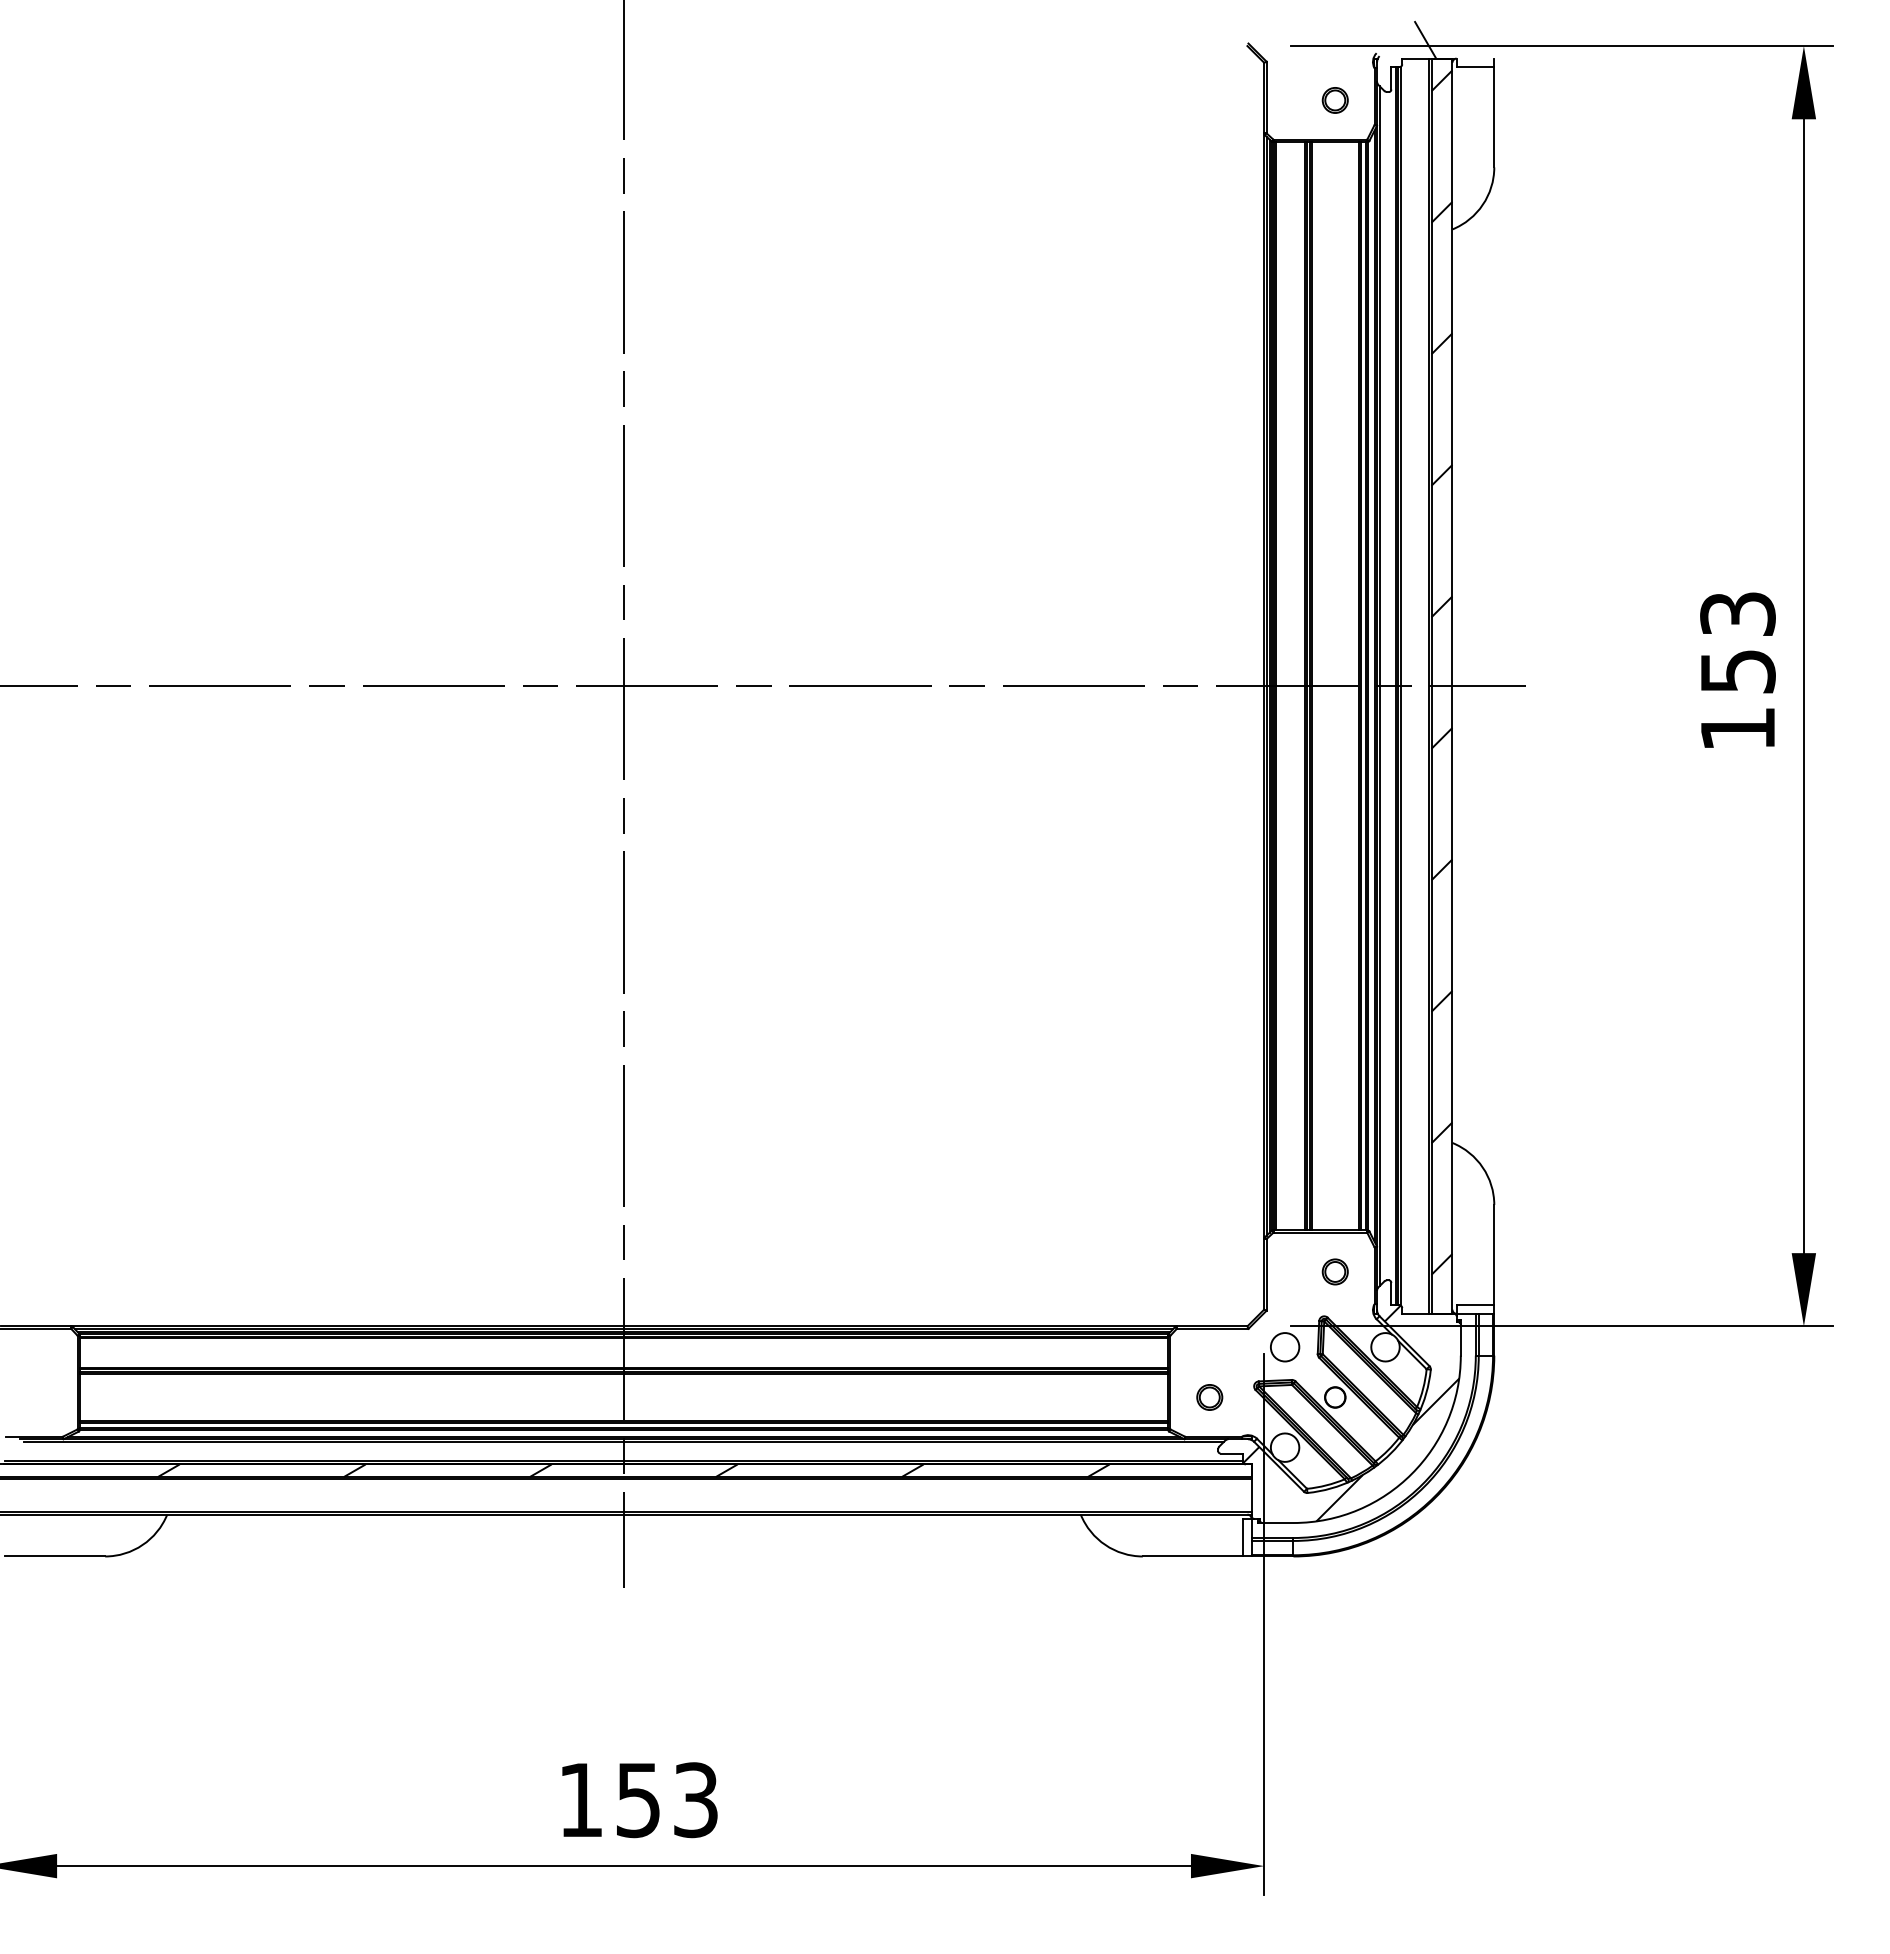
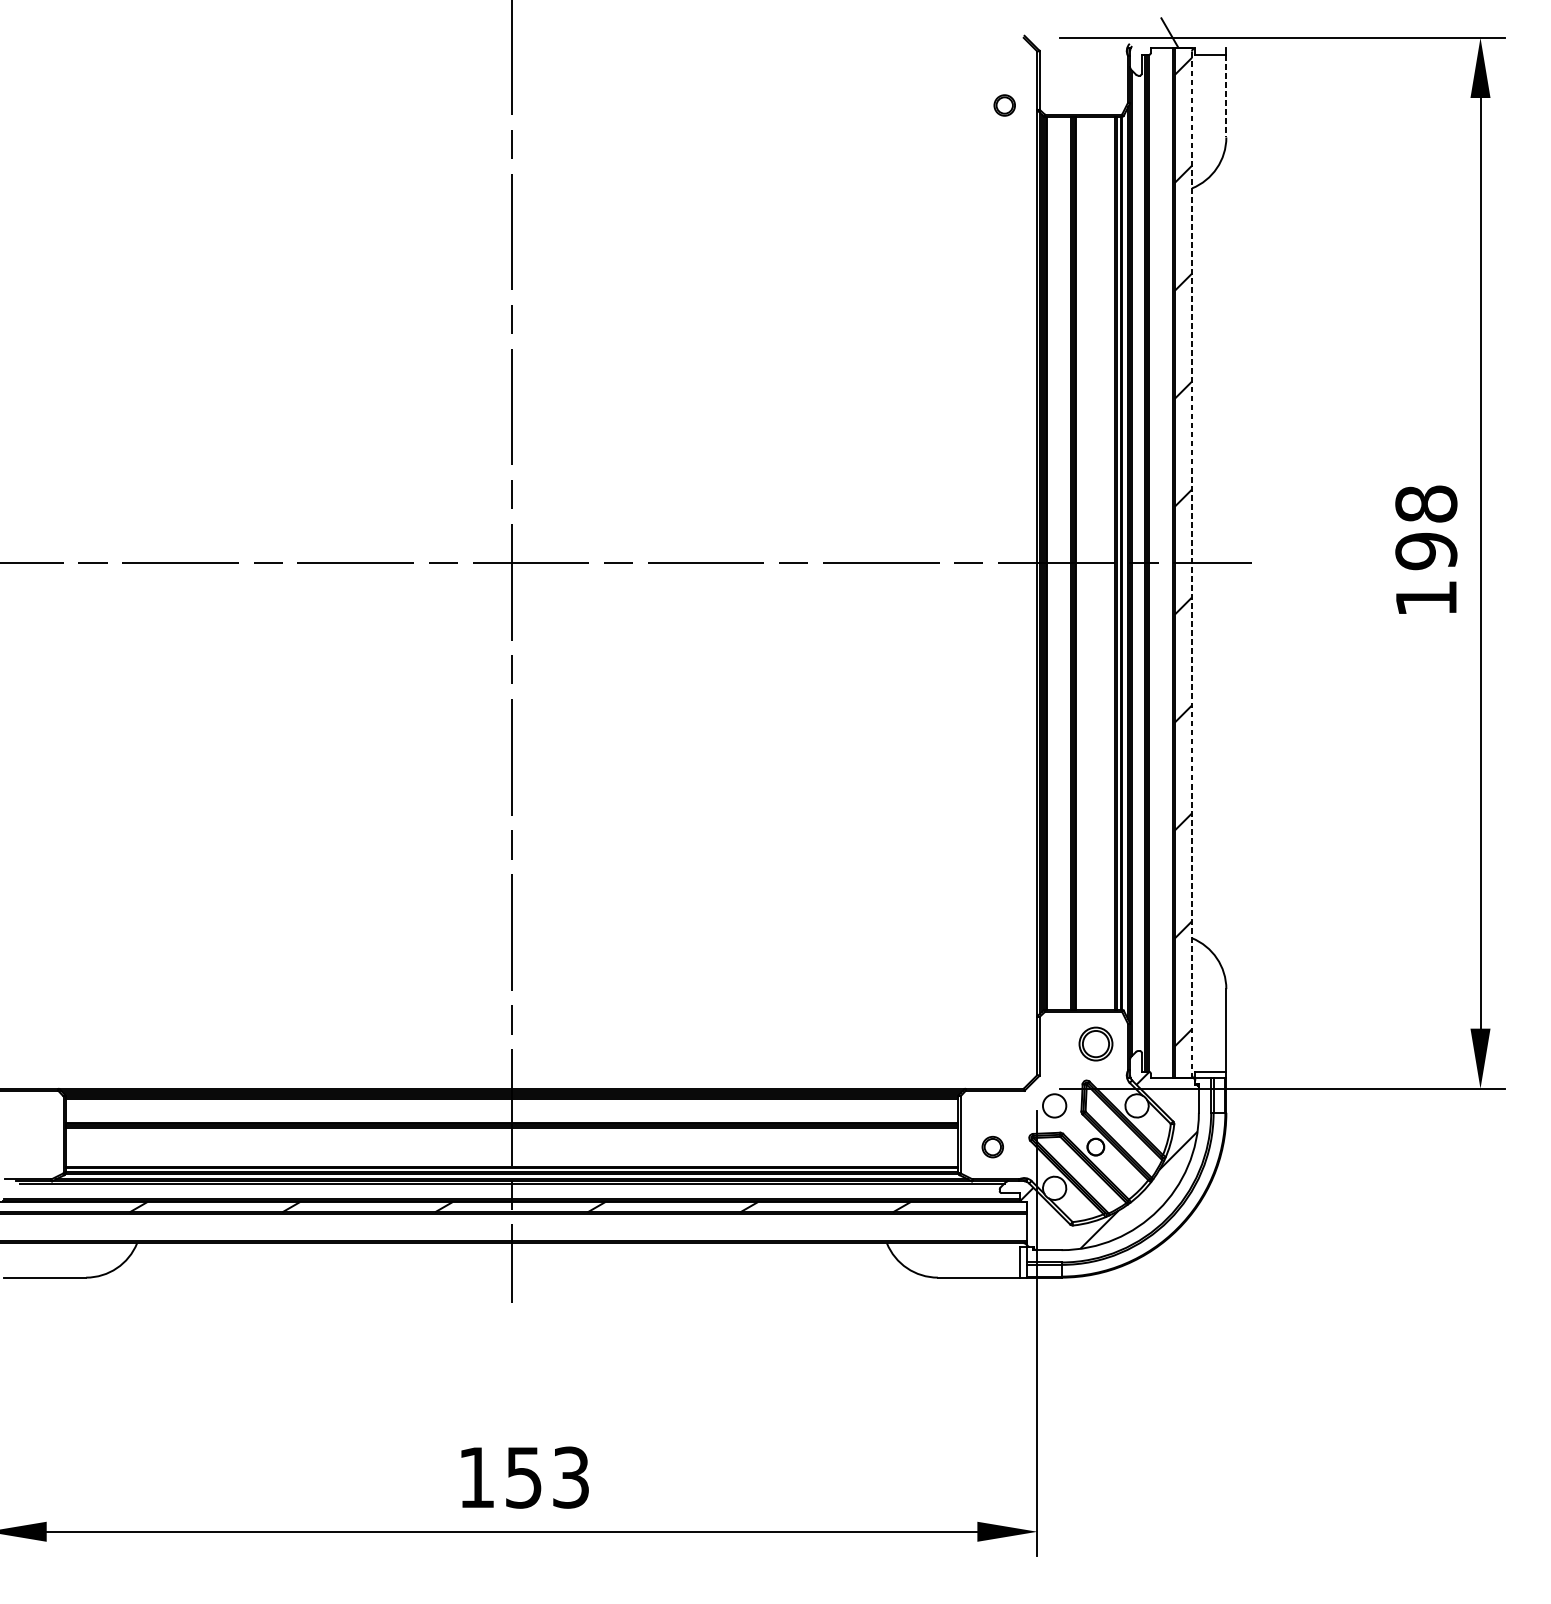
part: (1334, 100) -> (1004, 105), moved
line: (1494, 117) -> (1226, 96), solid -> dashed
text: (1737, 642) -> (1425, 527), 153 -> 198
line: (1452, 686) -> (1192, 563), solid -> dashed
part: (1334, 1271) -> (1095, 1043), size x1.6

